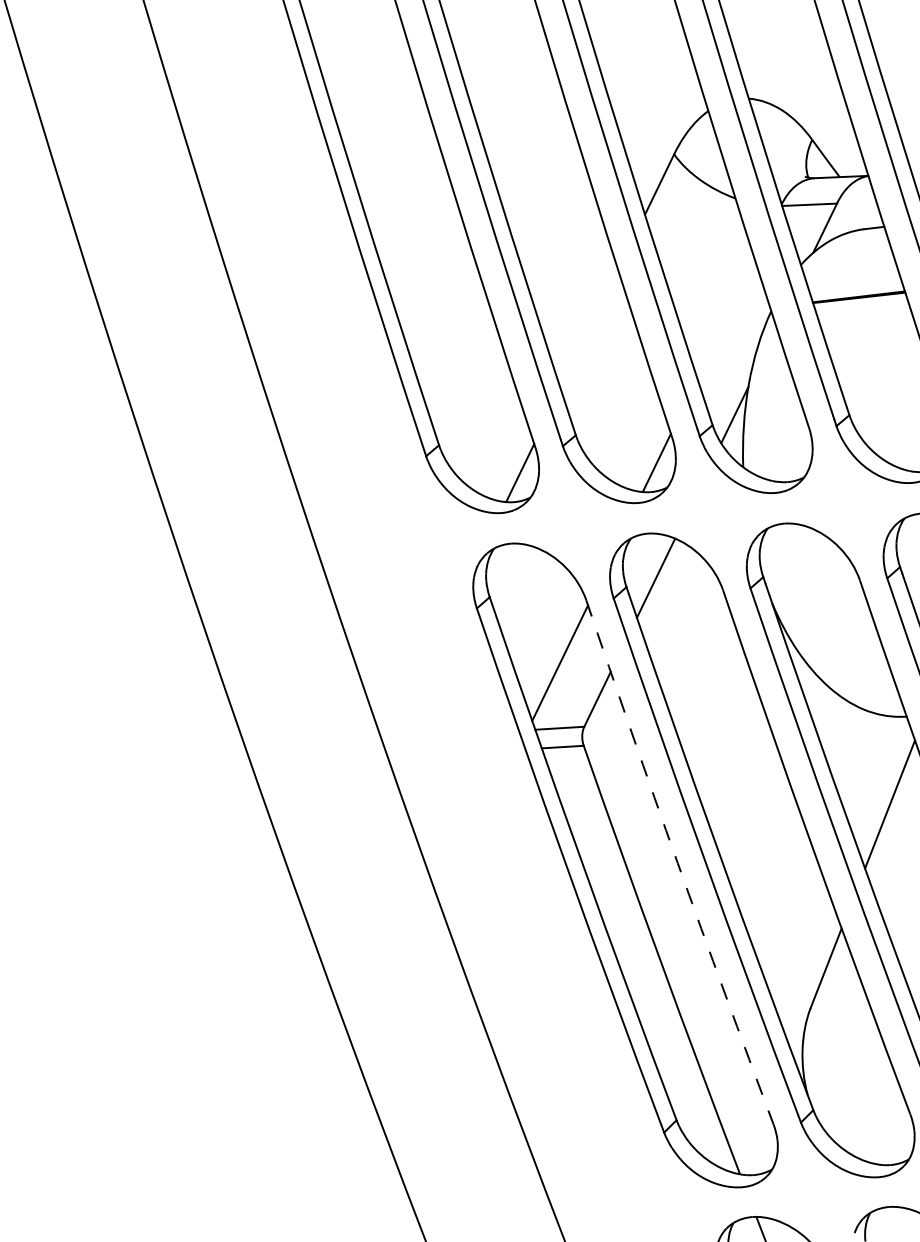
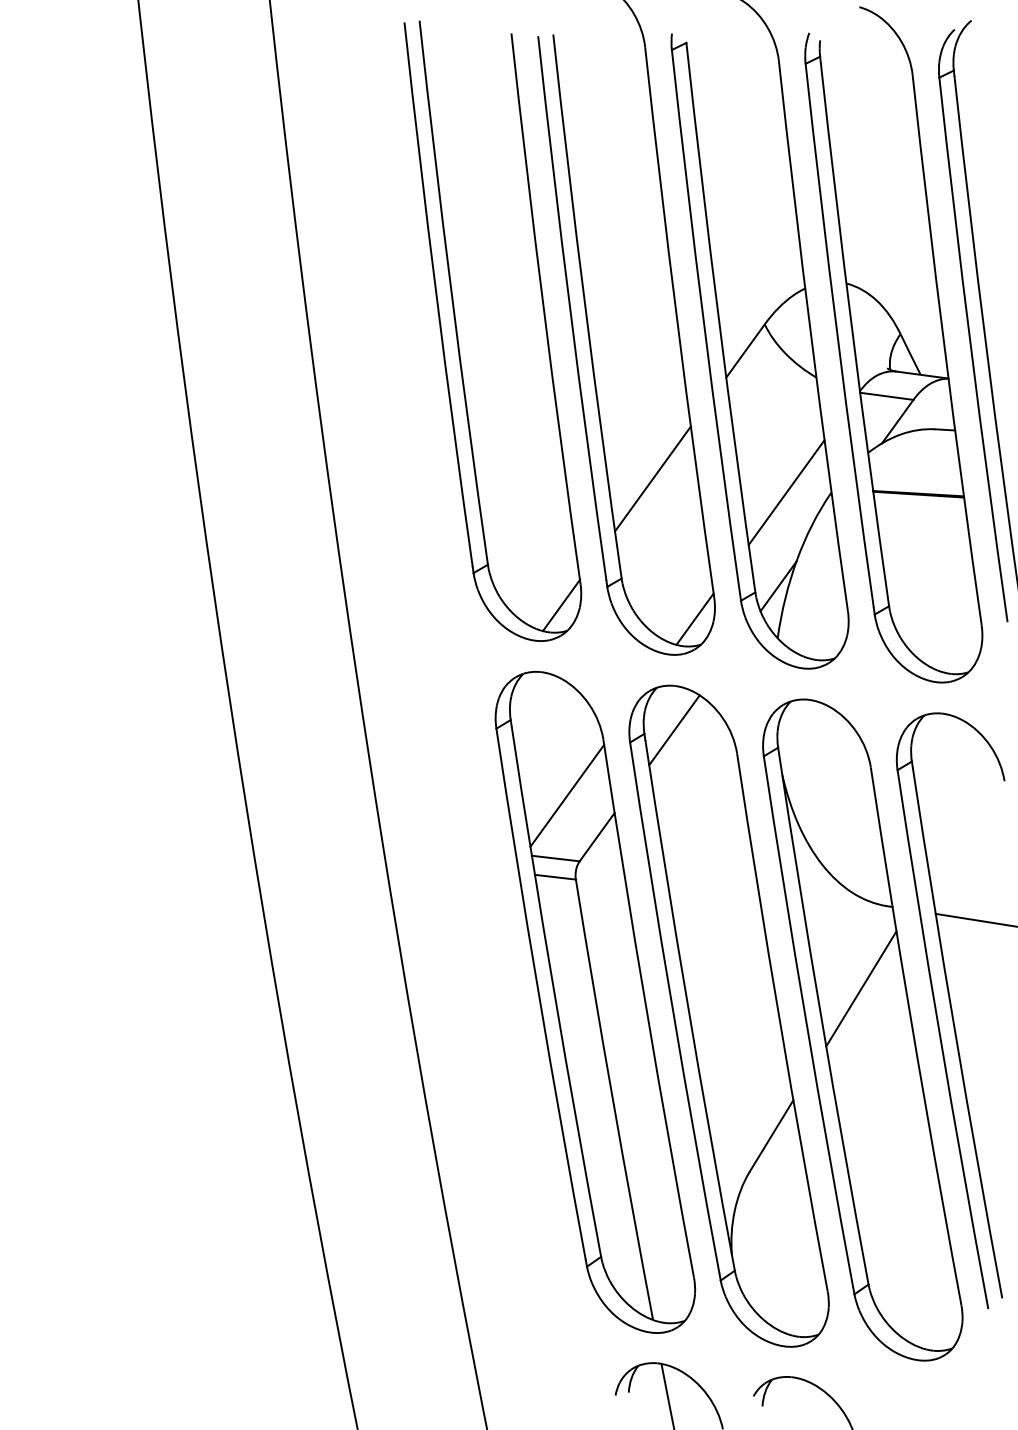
line: (726, 319) -> (786, 492), added
line: (588, 329) -> (652, 478), added
arc: (677, 863) -> (646, 1009), dashed -> solid

